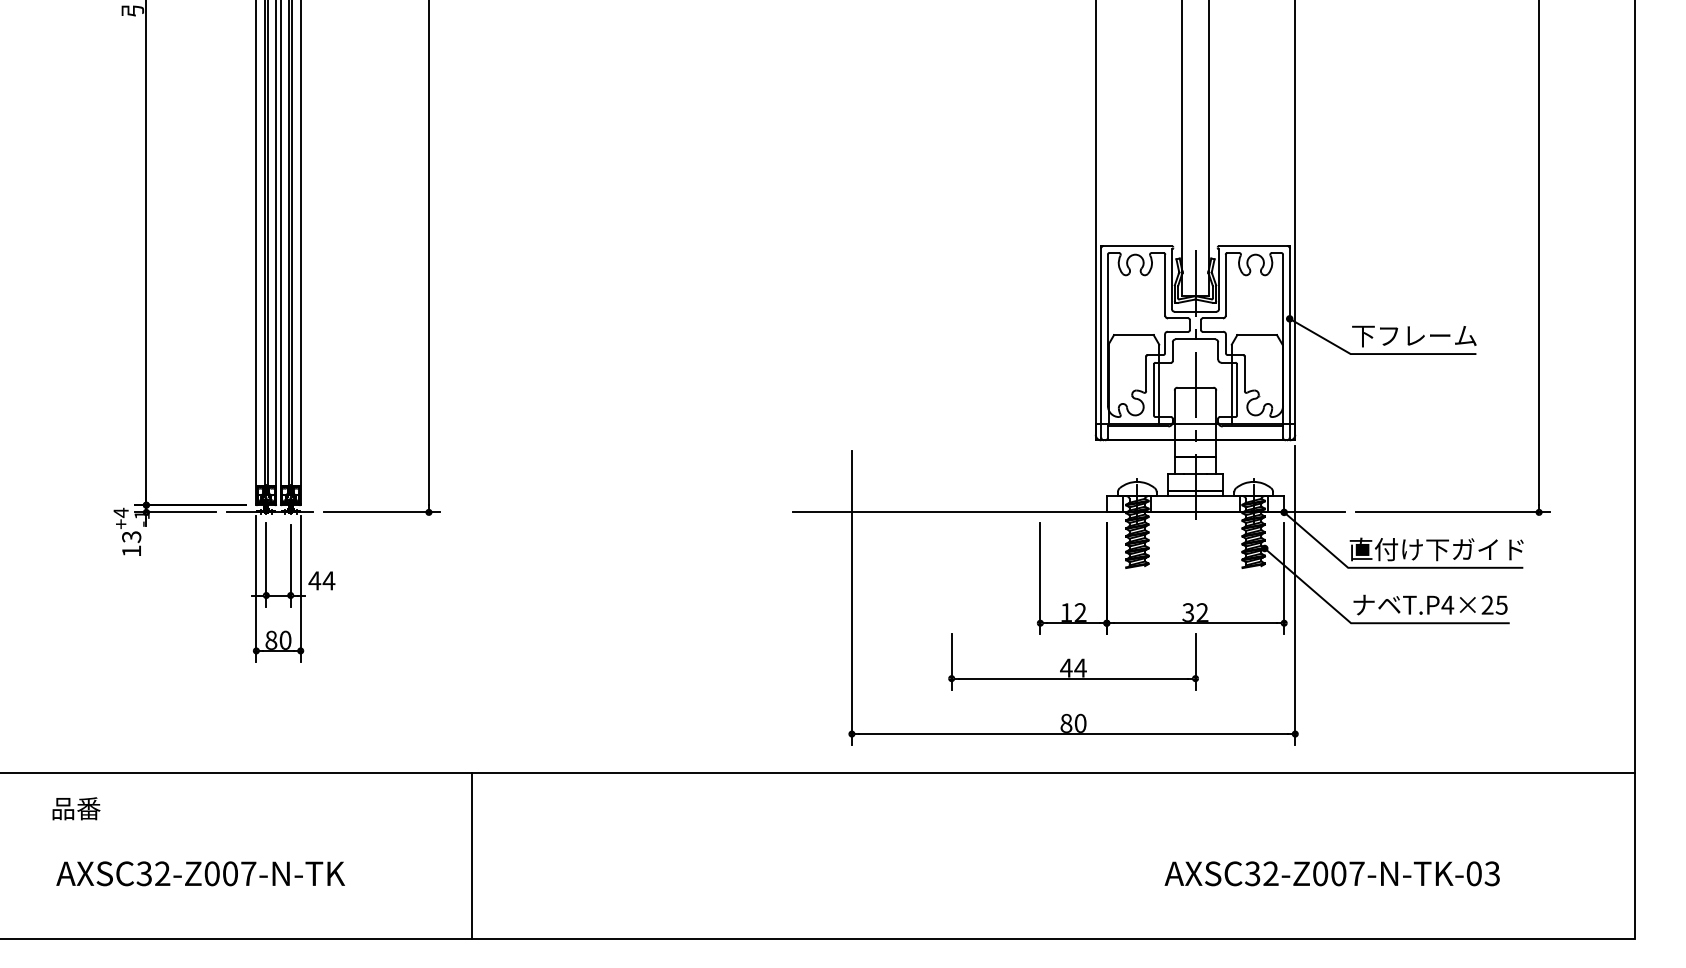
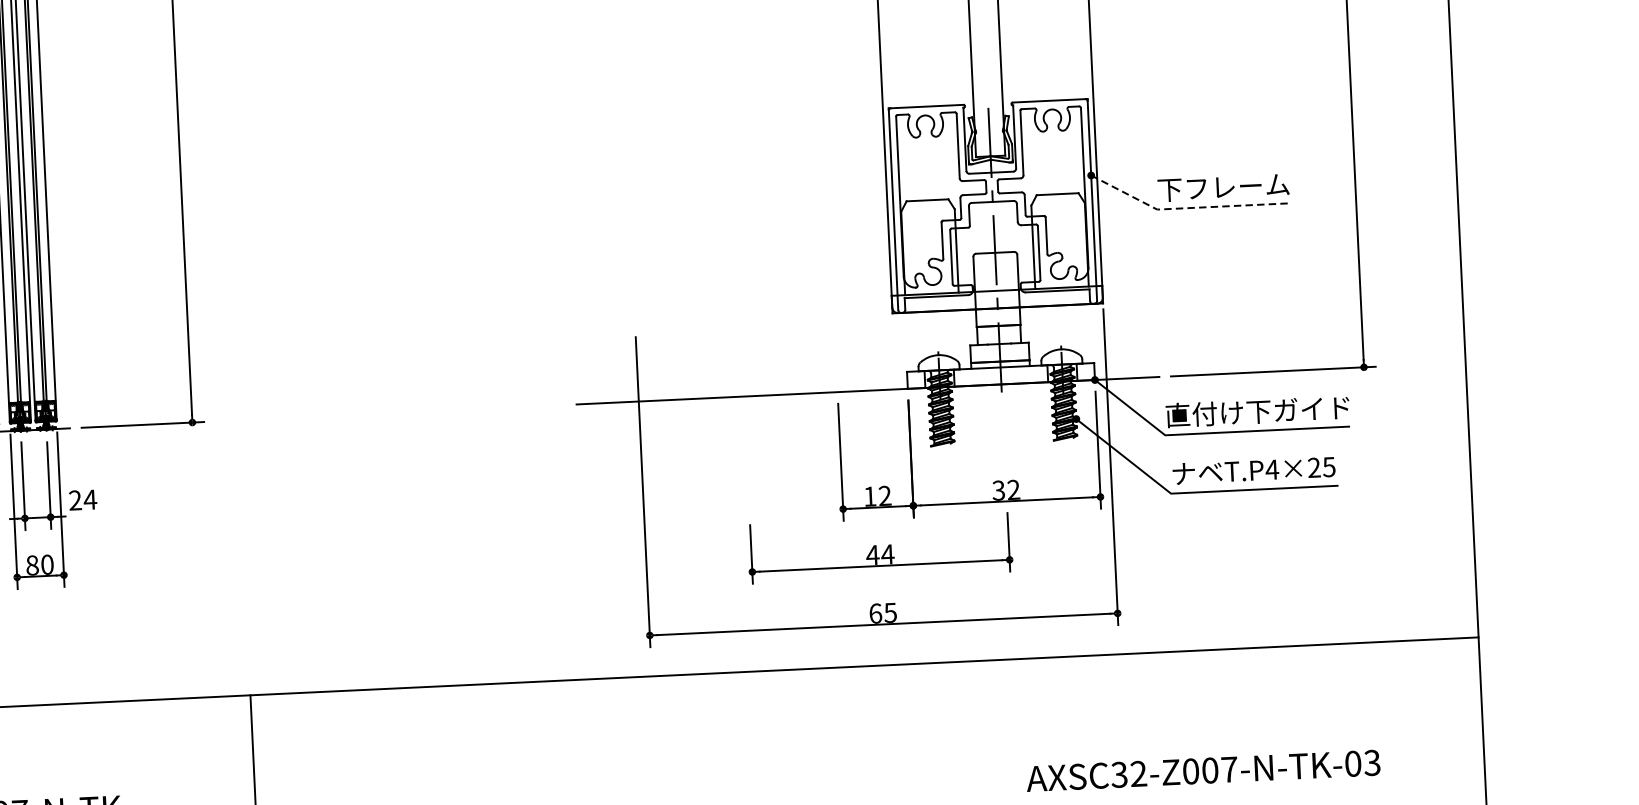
line: (1377, 354) -> (1185, 208), solid -> dashed
text: (314, 580) -> (75, 500), 44 -> 24
text: (1073, 722) -> (883, 612), 80 -> 65
text: (1331, 873) -> (1202, 770), moved

